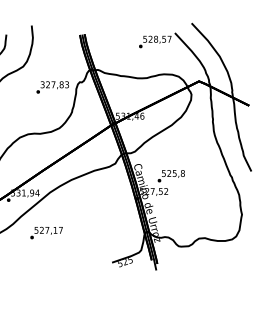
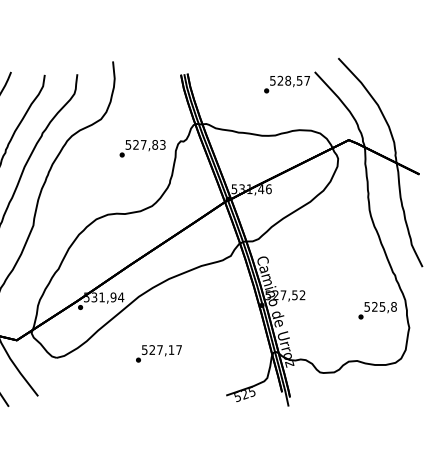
text: (42, 84) -> (128, 144), 327,83 -> 527,83
text: (171, 176) -> (377, 310), moved
text: (46, 232) -> (158, 353), moved

